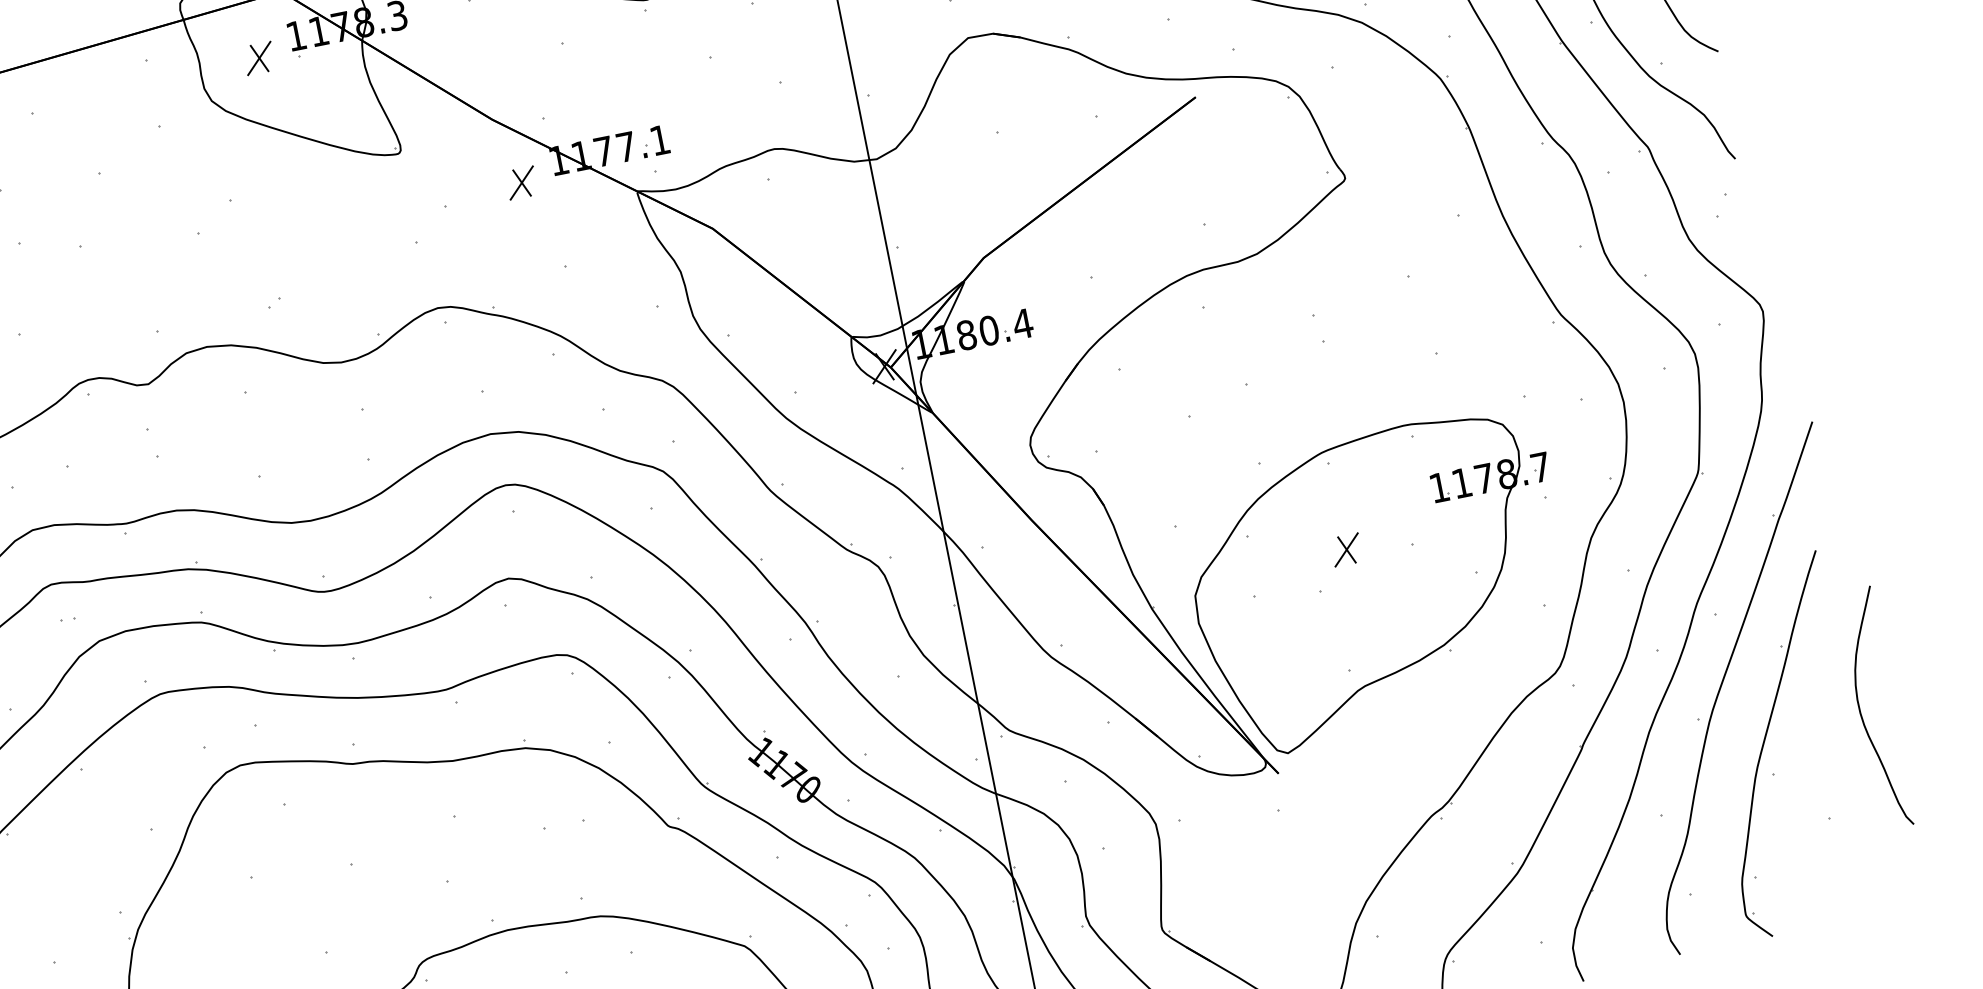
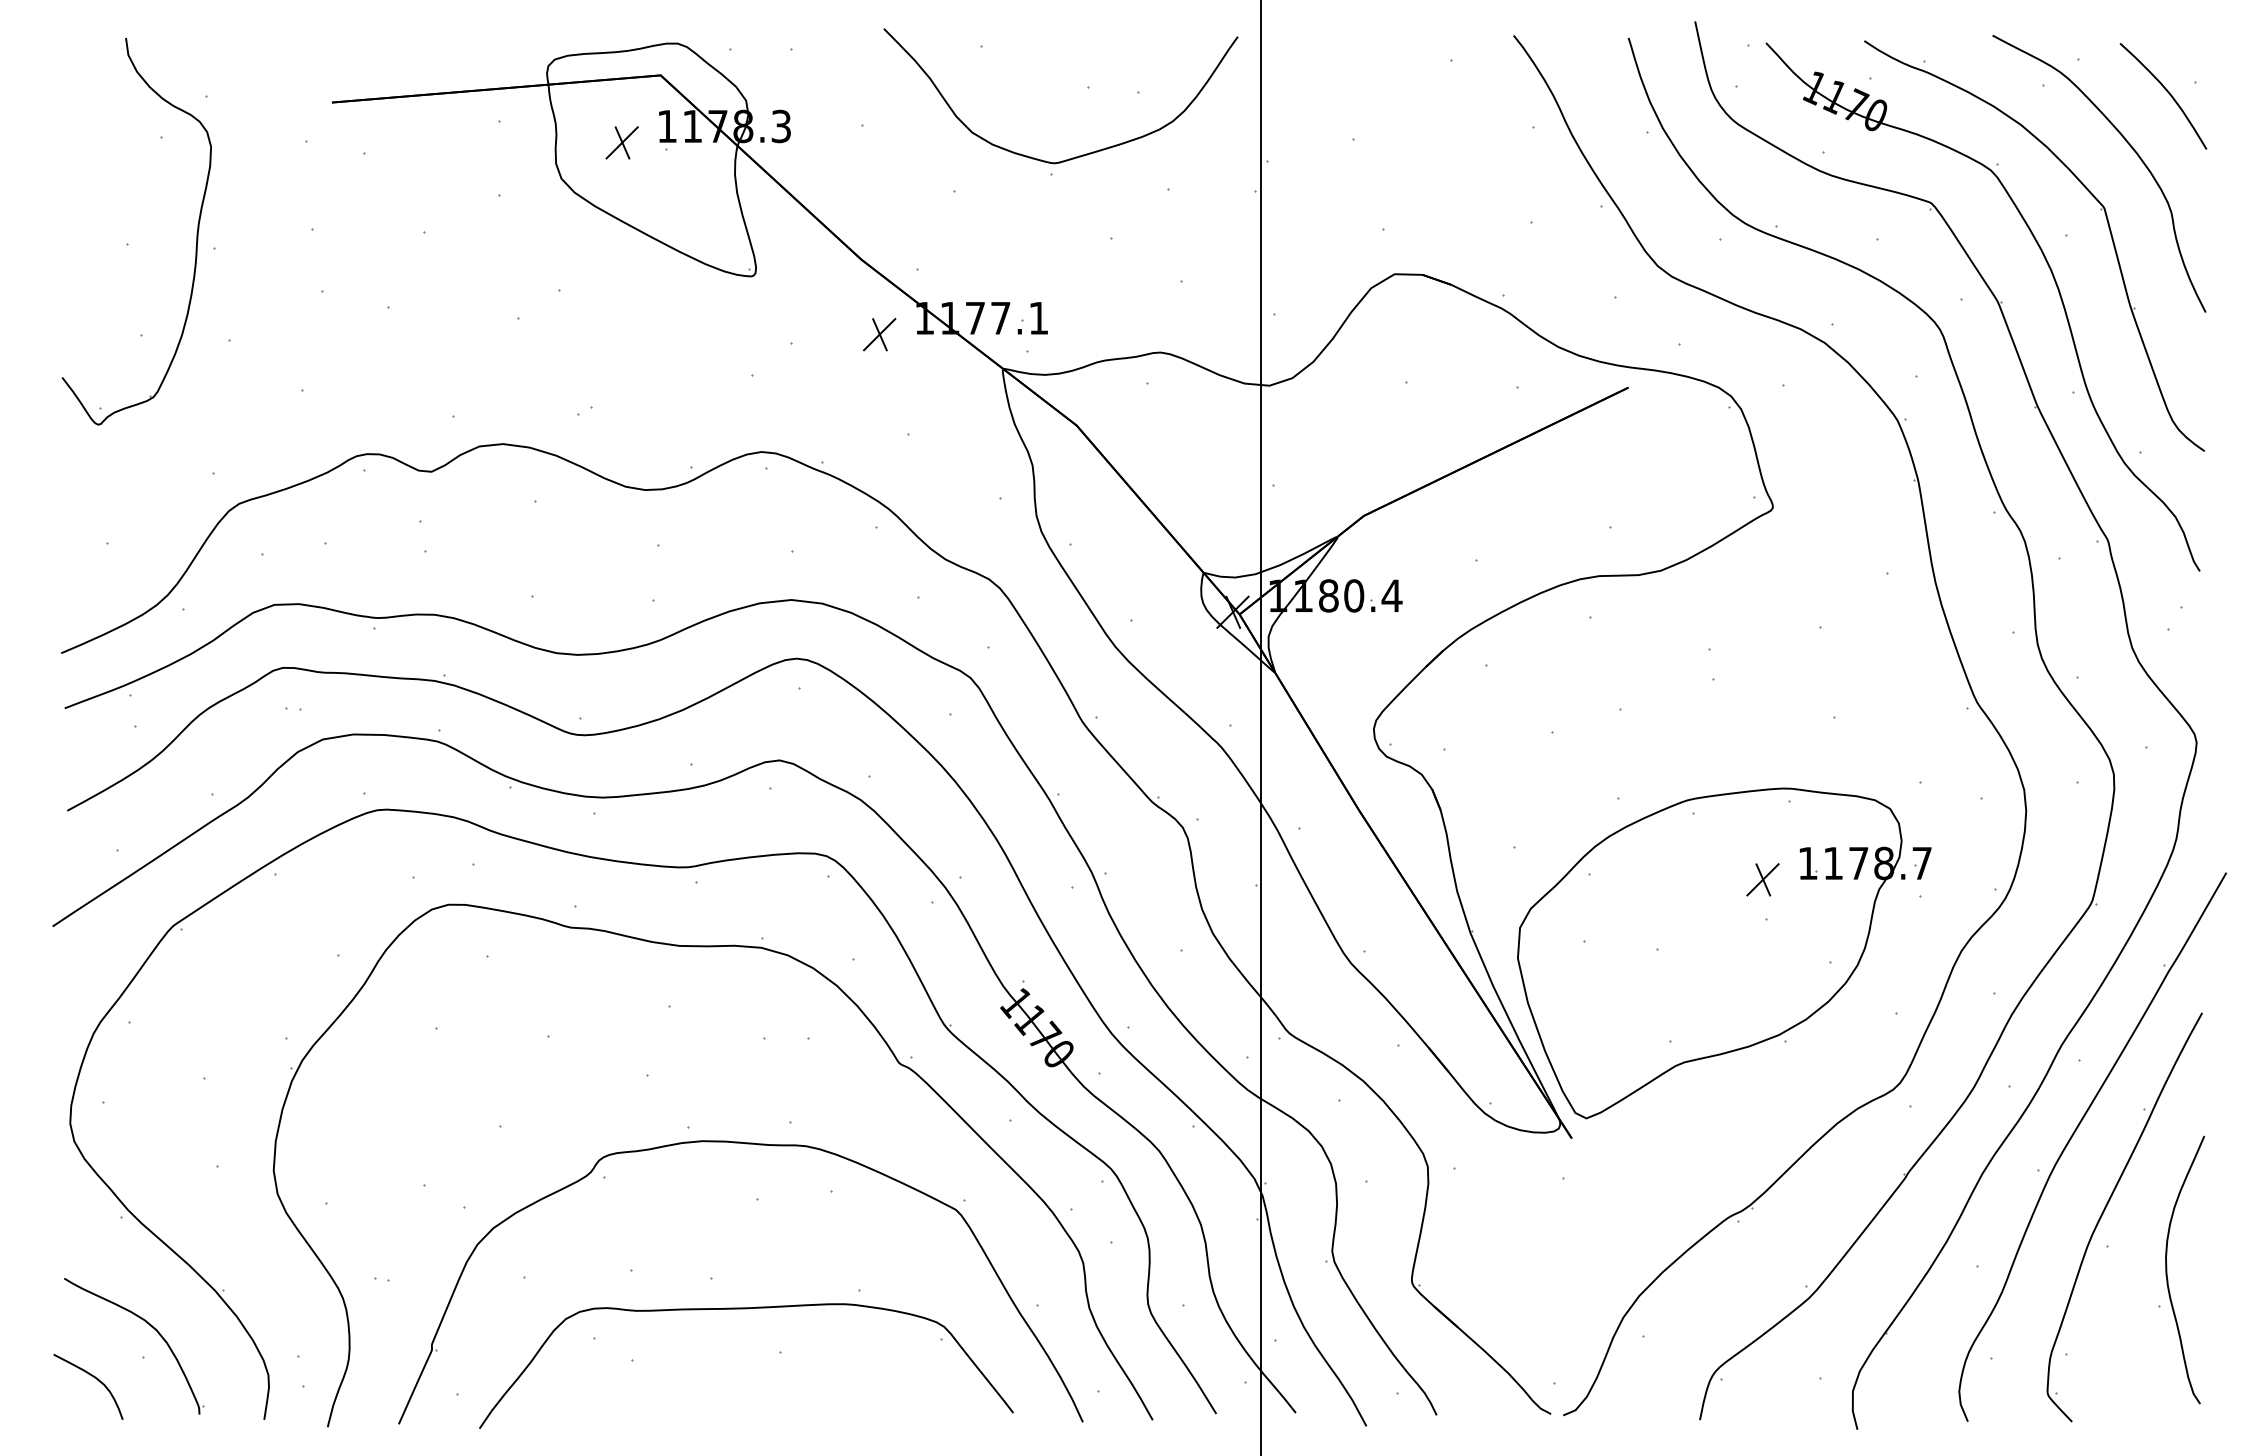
part: (1346, 549) -> (1762, 879), moved
curve: (1861, 710) -> (2167, 1269), moved

